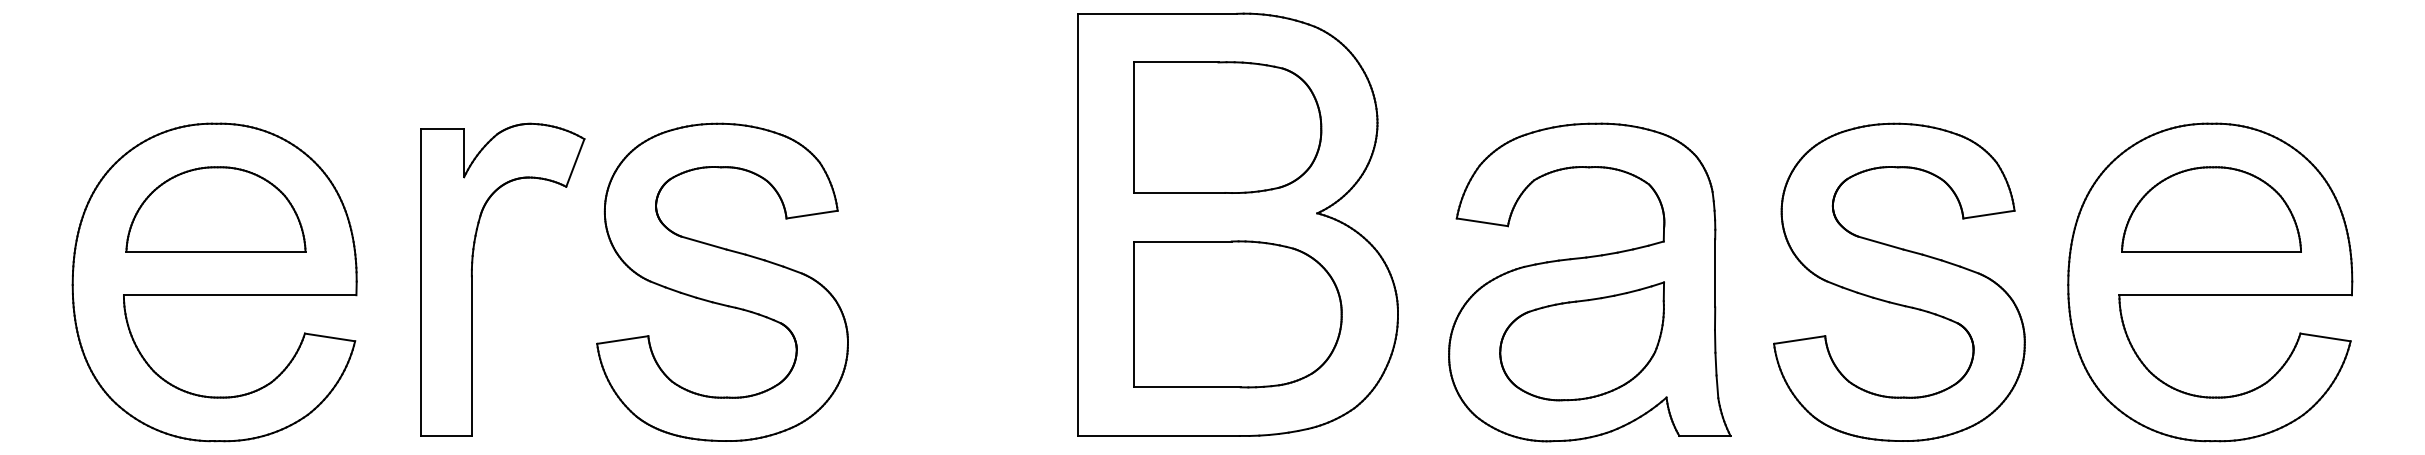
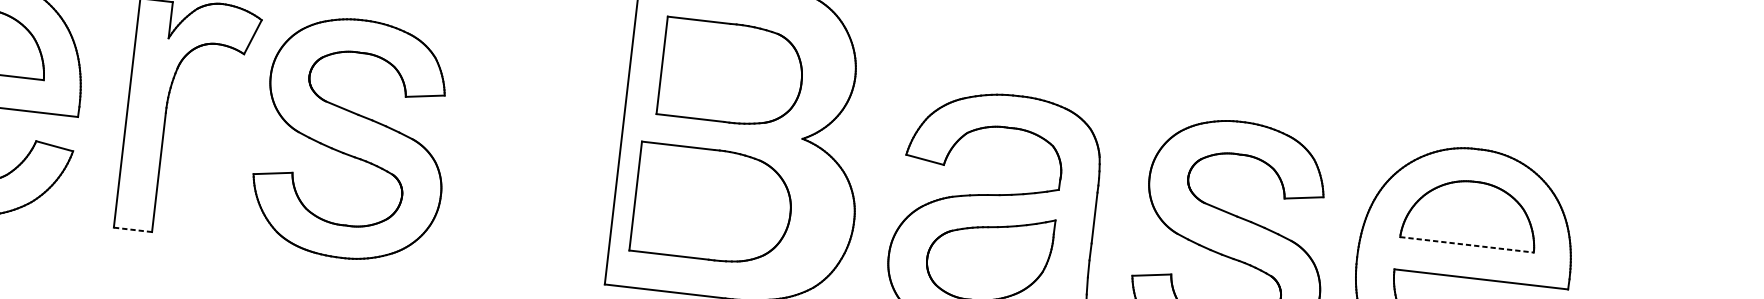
part: (1227, 127) -> (731, 73), moved
line: (2211, 251) -> (1467, 244), solid -> dashed
part: (1237, 314) -> (712, 205), moved
line: (446, 435) -> (133, 229), solid -> dashed

